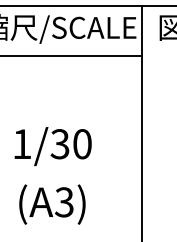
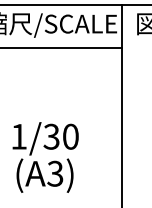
text: (52, 146) -> (45, 138), moved

